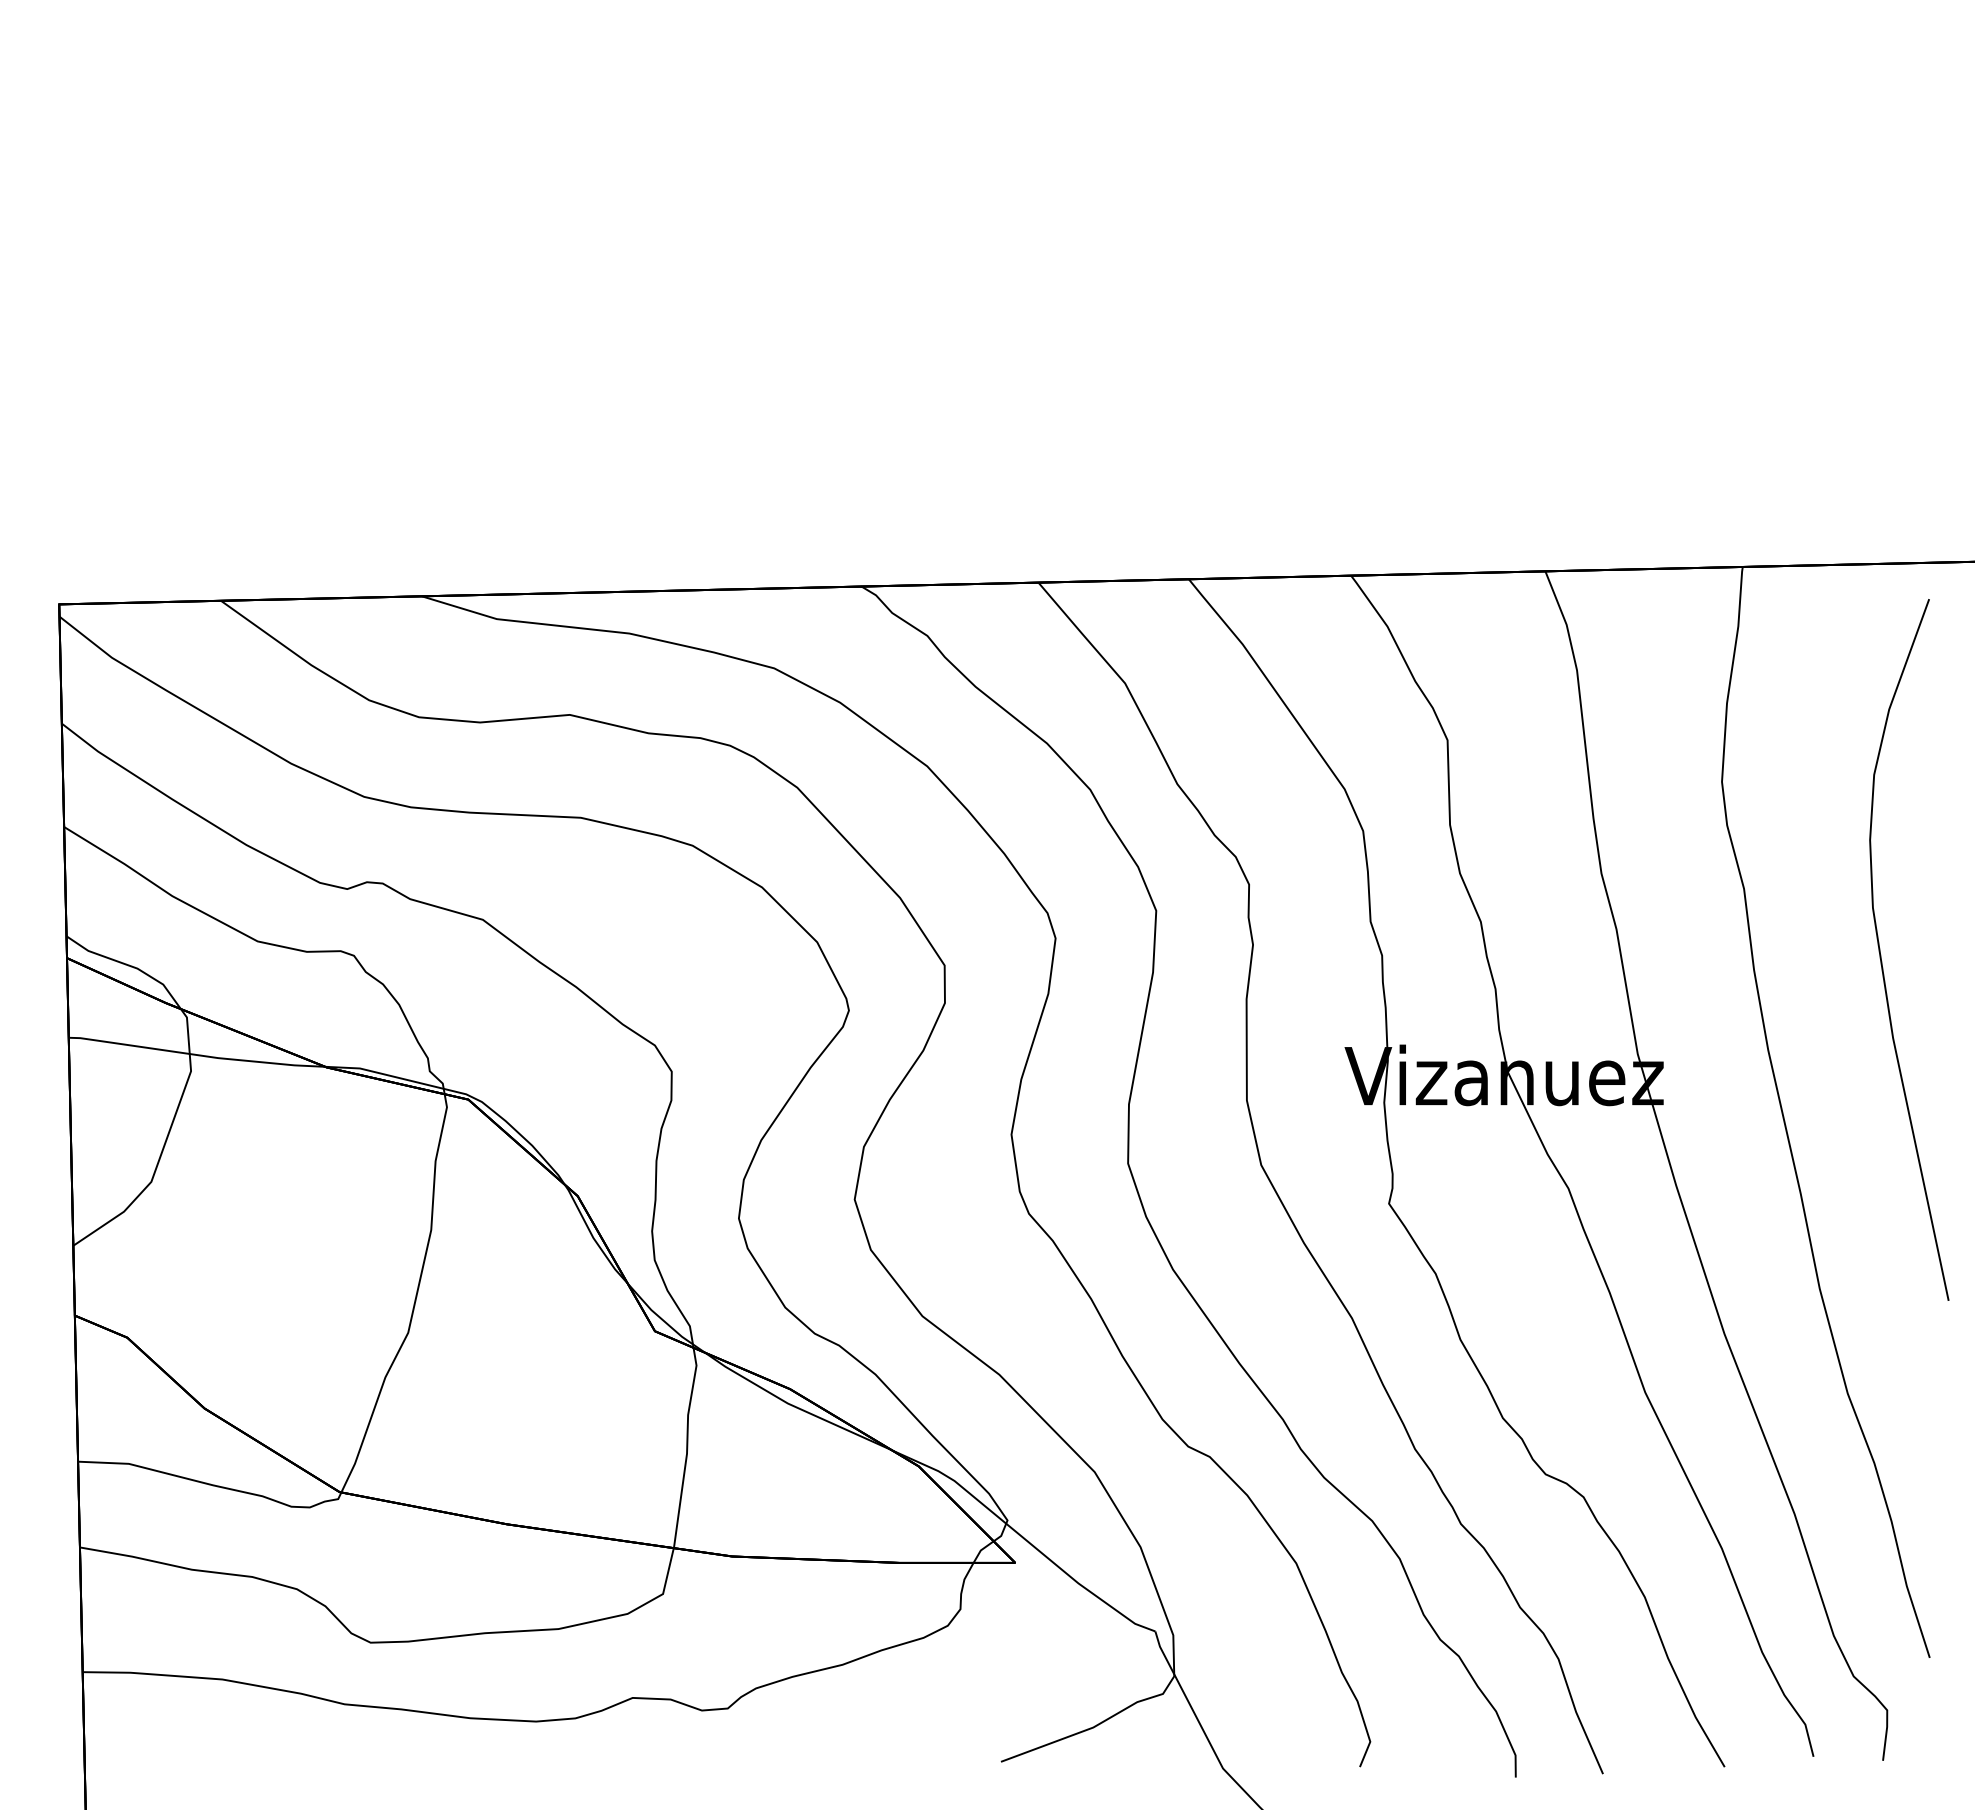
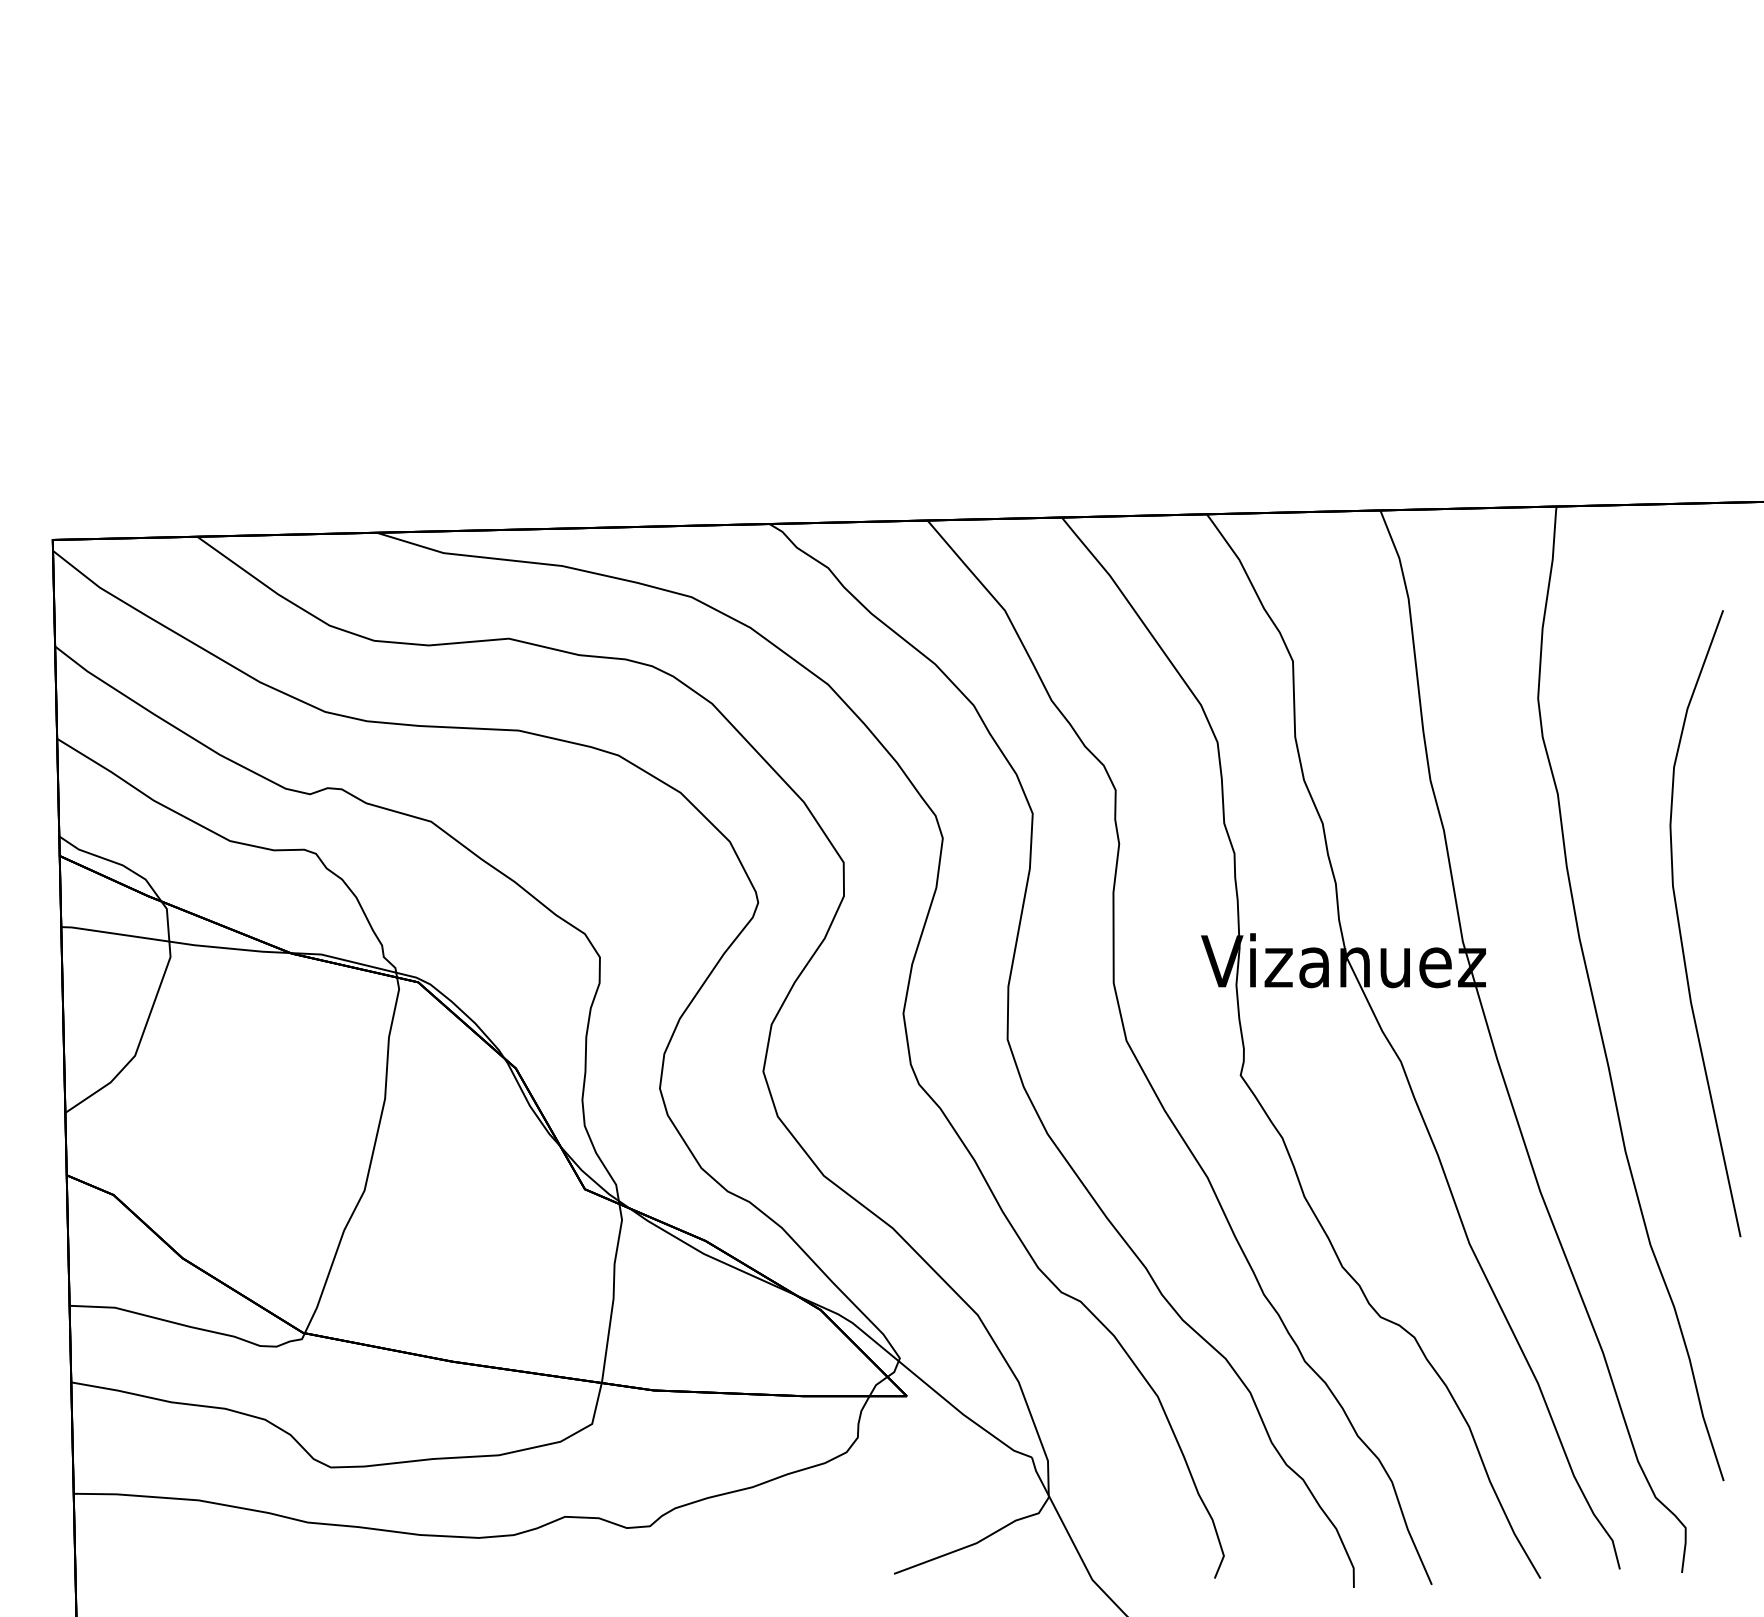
curve: (1881, 954) -> (1680, 927), moved

